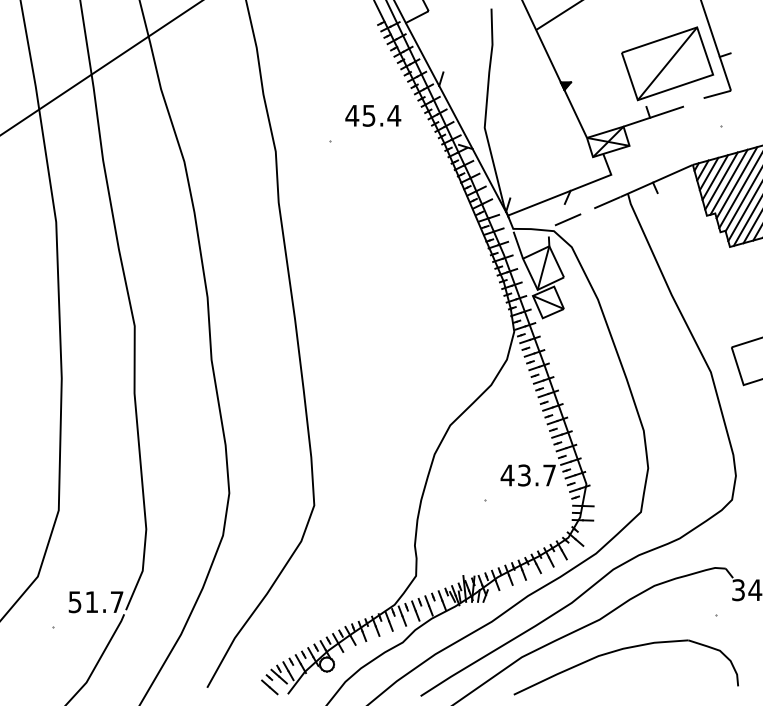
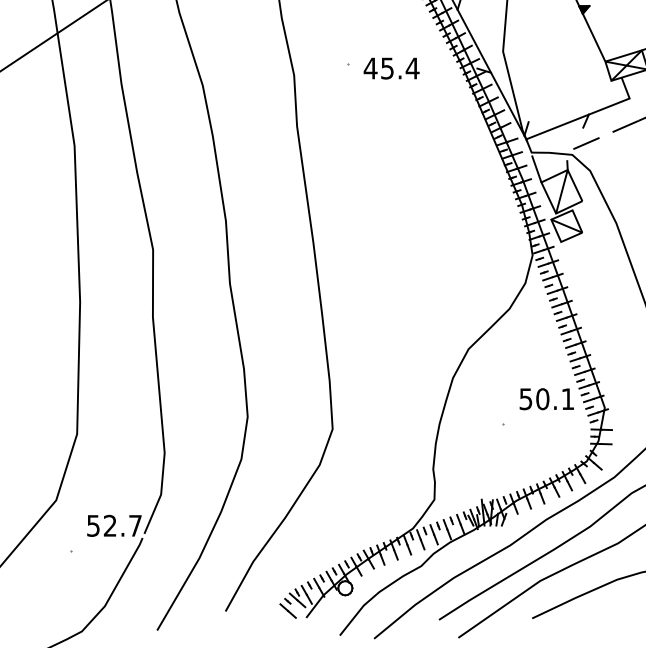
text: (373, 115) -> (391, 68), moved
text: (527, 475) -> (545, 399), 43.7 -> 50.1
text: (91, 601) -> (109, 525), 51.7 -> 52.7

